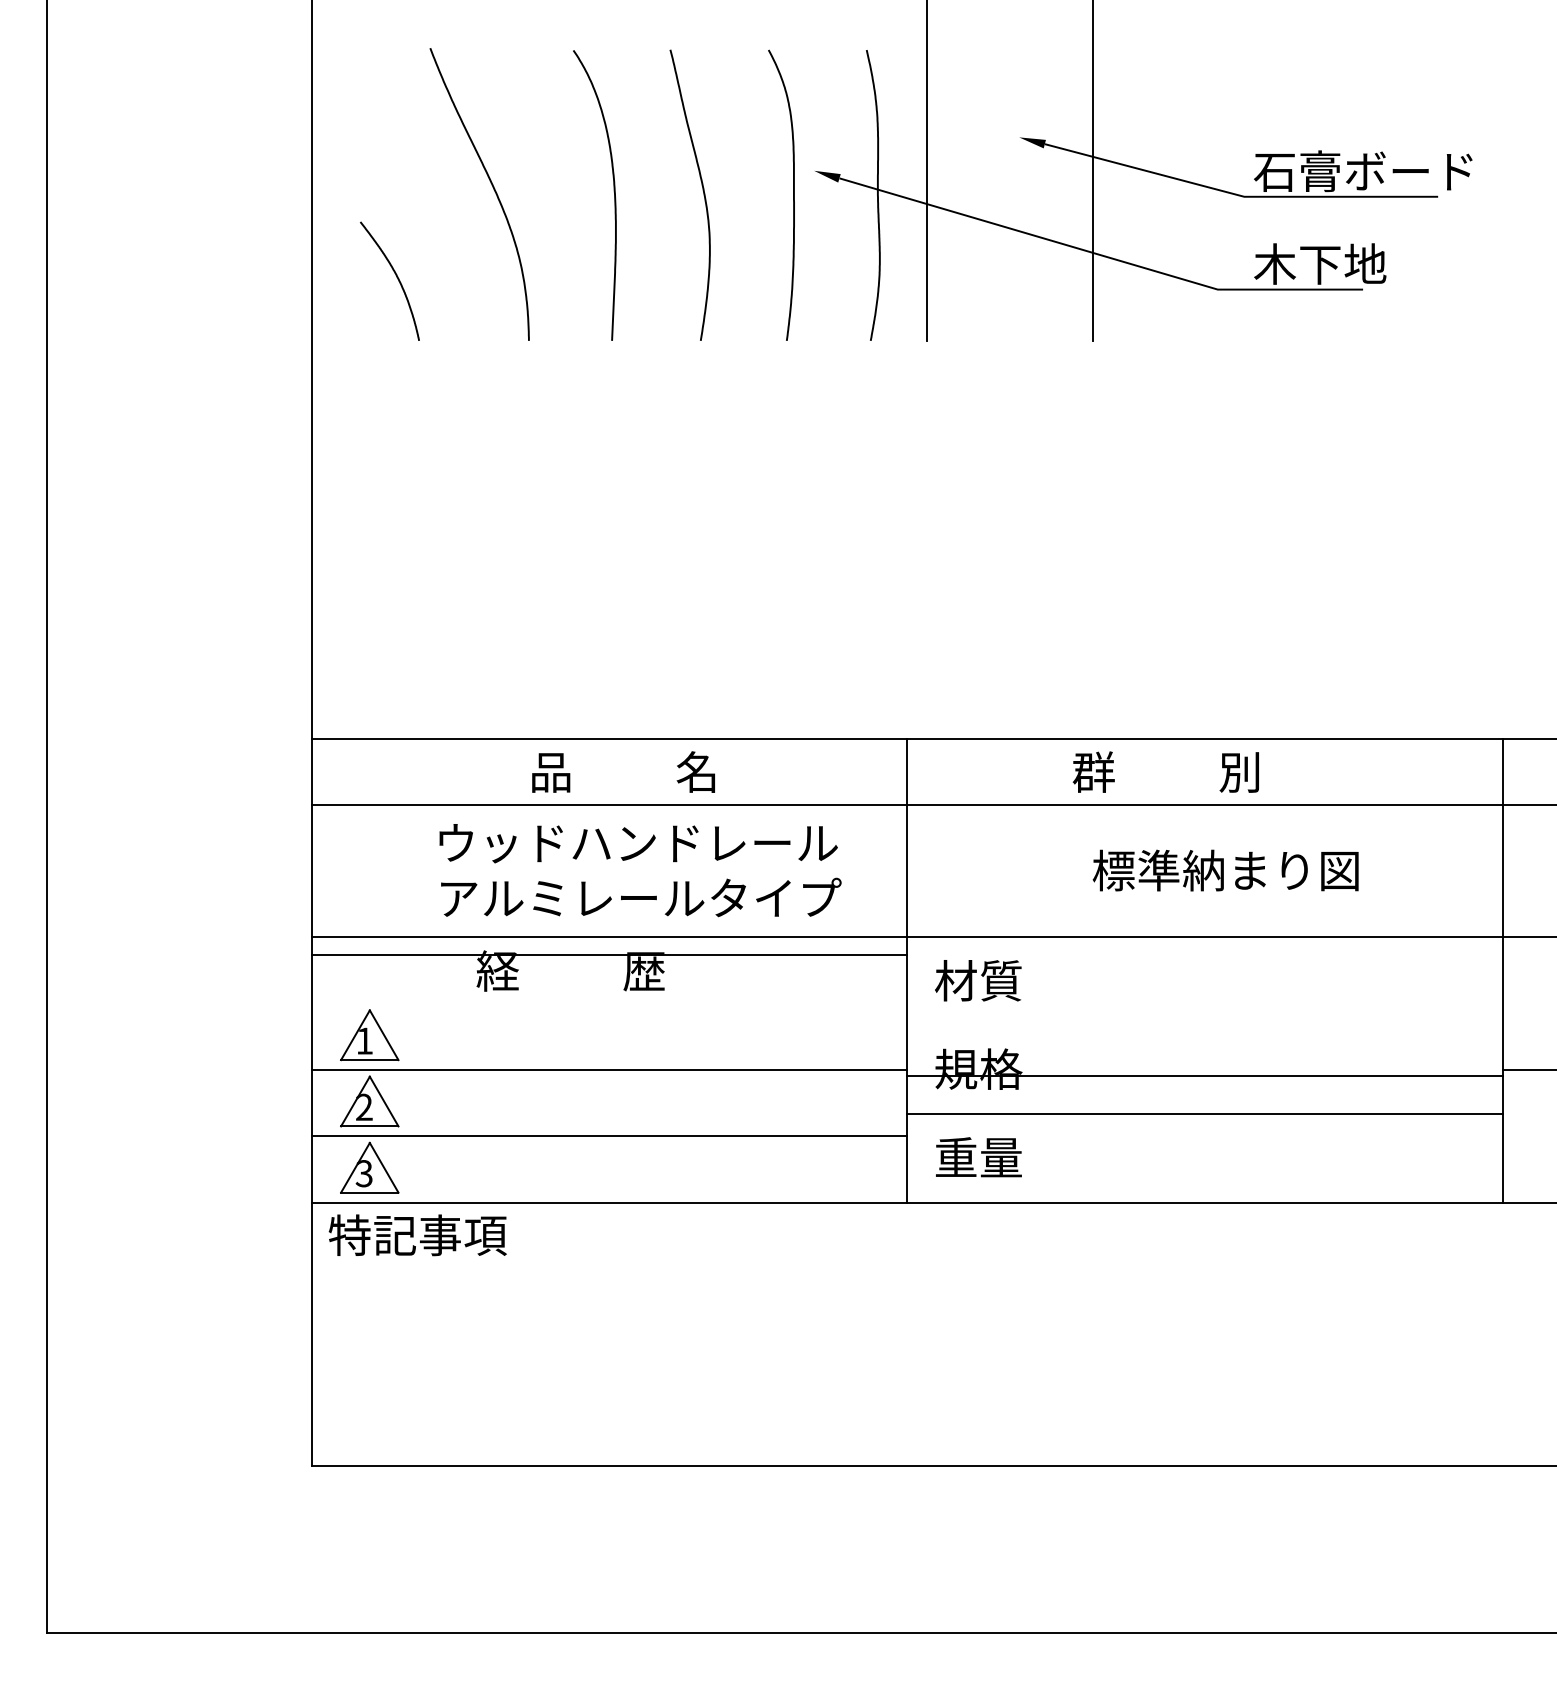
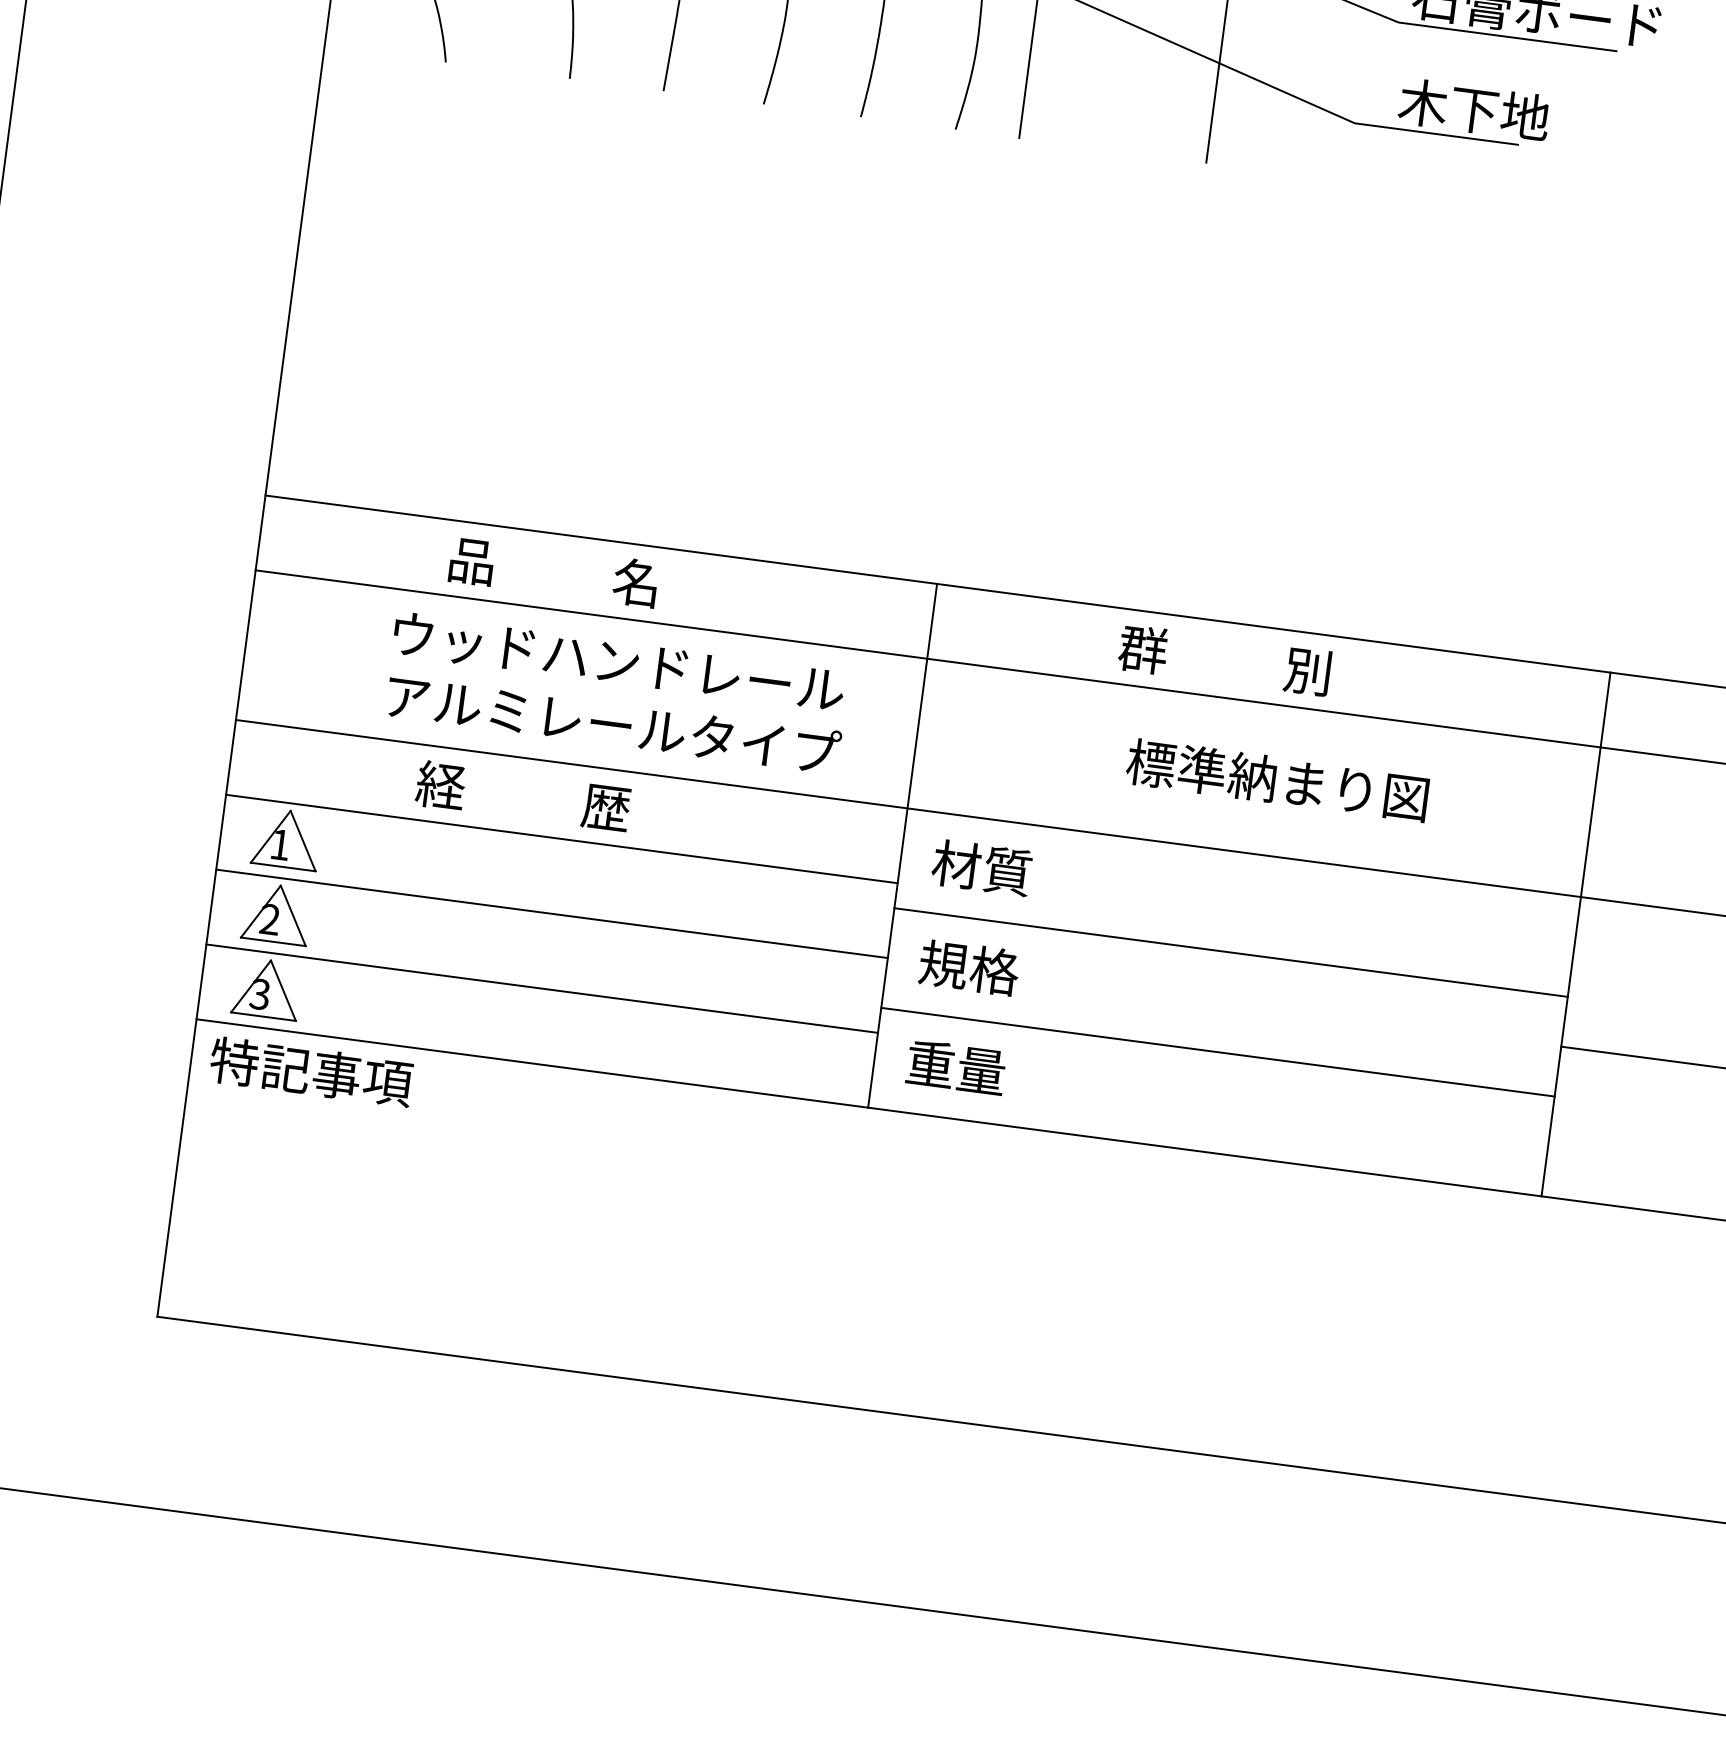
text: (623, 771) -> (553, 571), moved
line: (608, 954) -> (561, 838), moved
line: (1204, 1075) -> (1230, 952), moved

